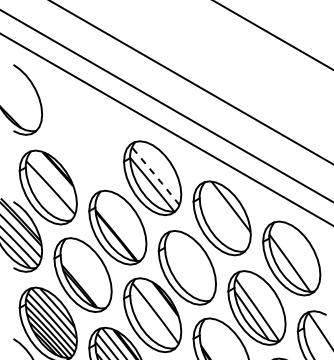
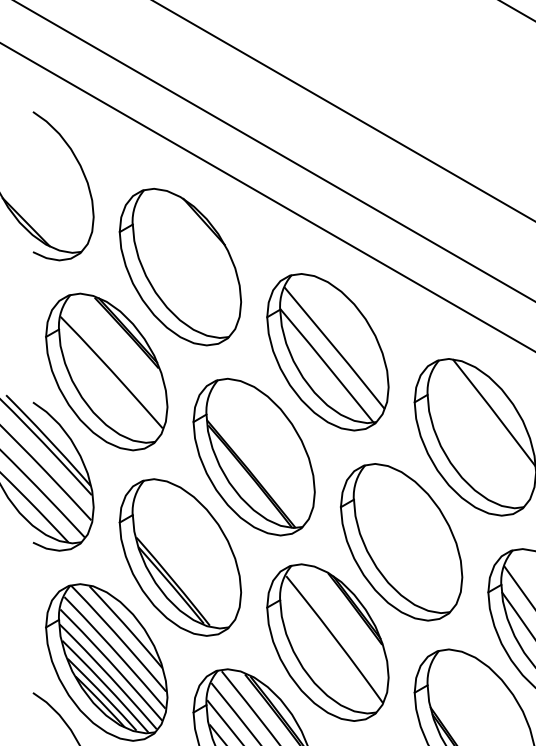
part: (82, 137) -> (179, 265), added
line: (156, 176) -> (336, 348), dashed -> solid

